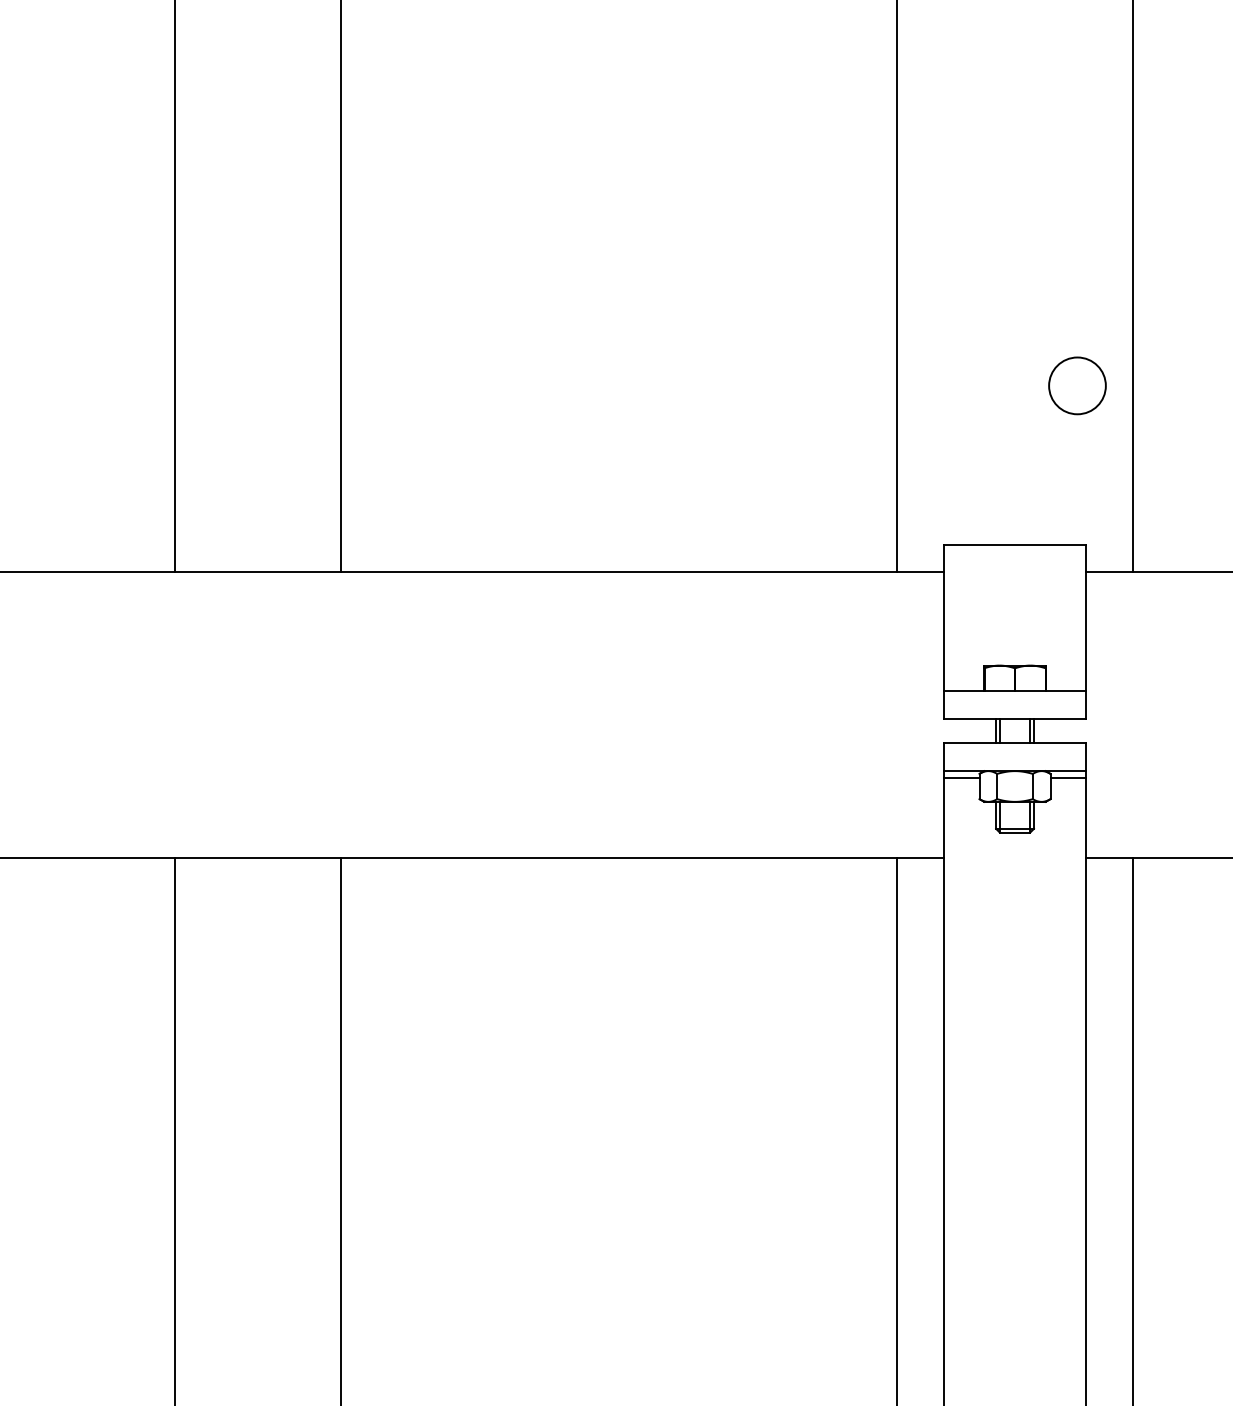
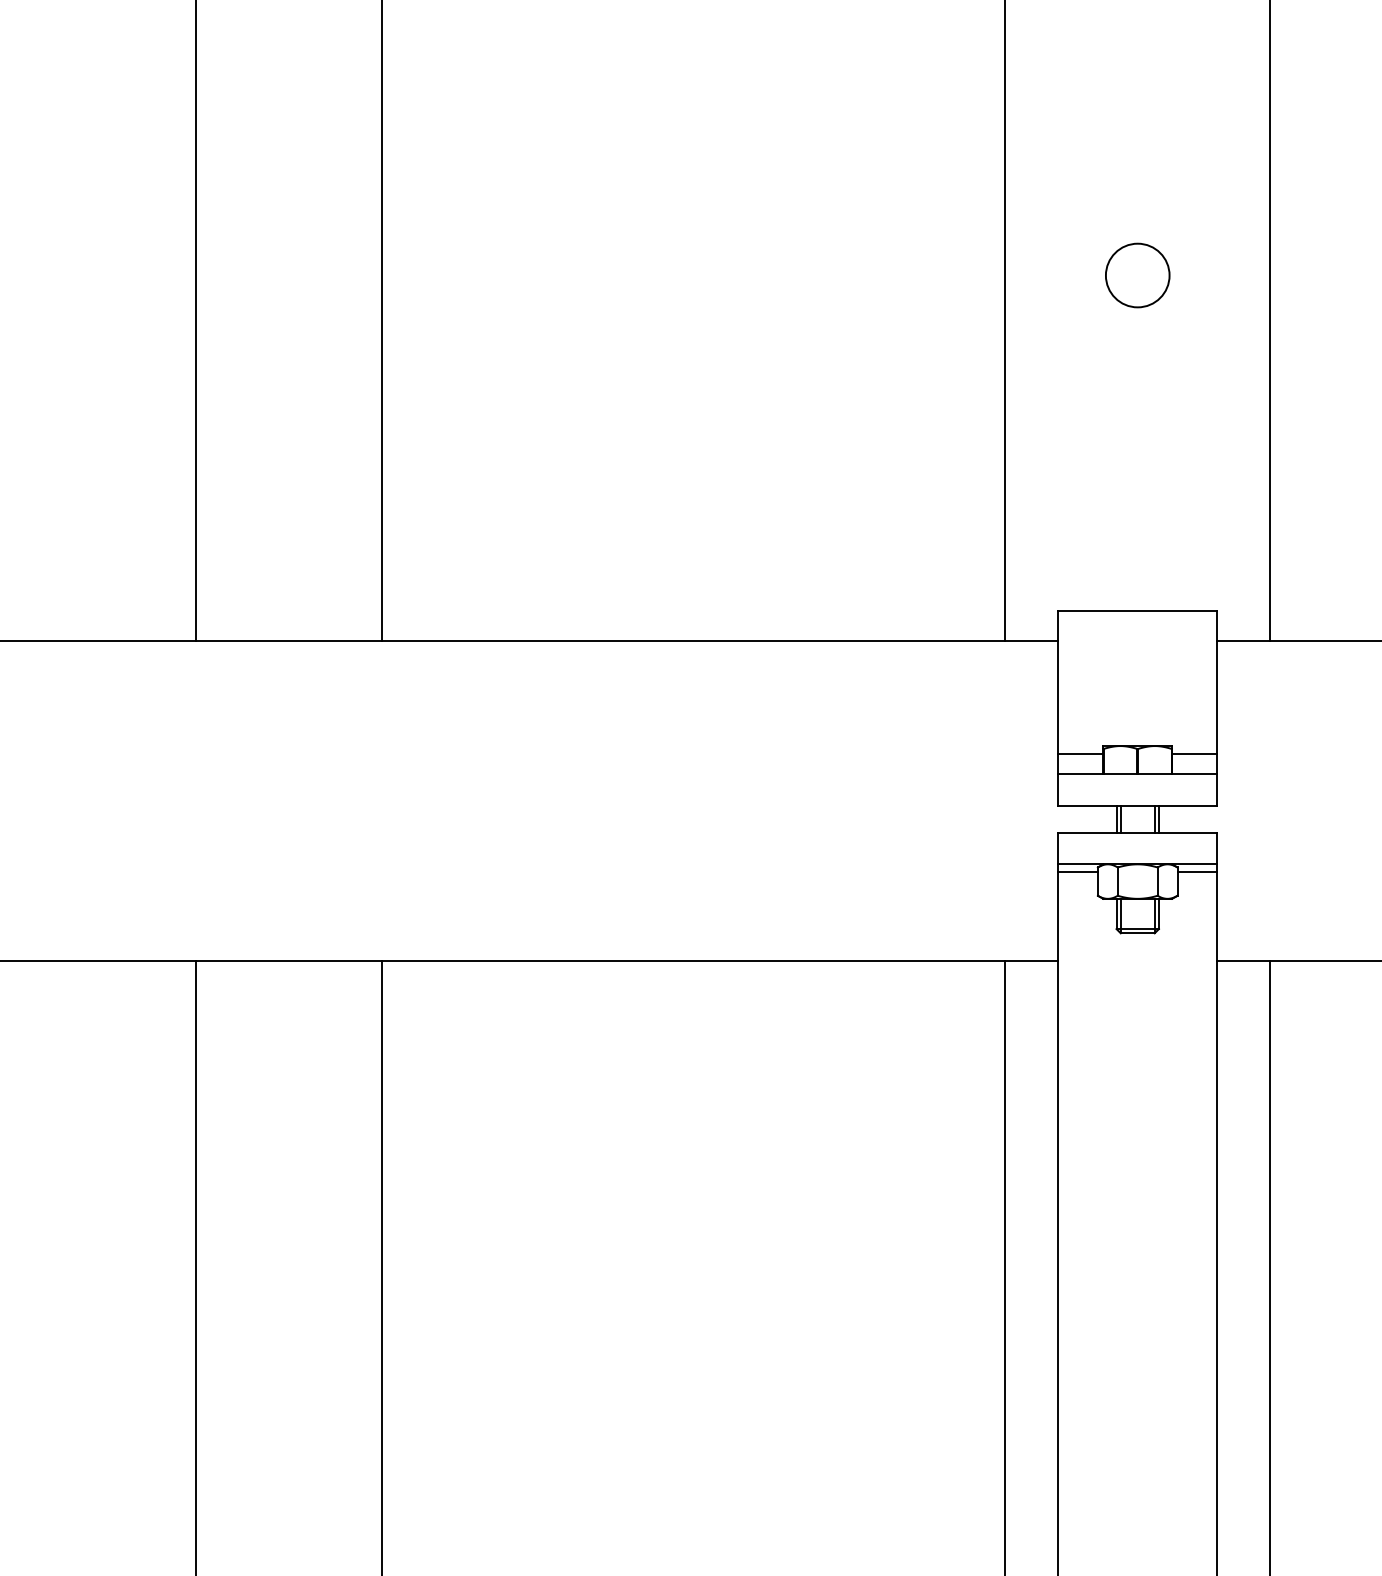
circle: (1077, 385) -> (1137, 275), moved
line: (963, 673) -> (1080, 754), added
line: (1065, 673) -> (1194, 754), added

